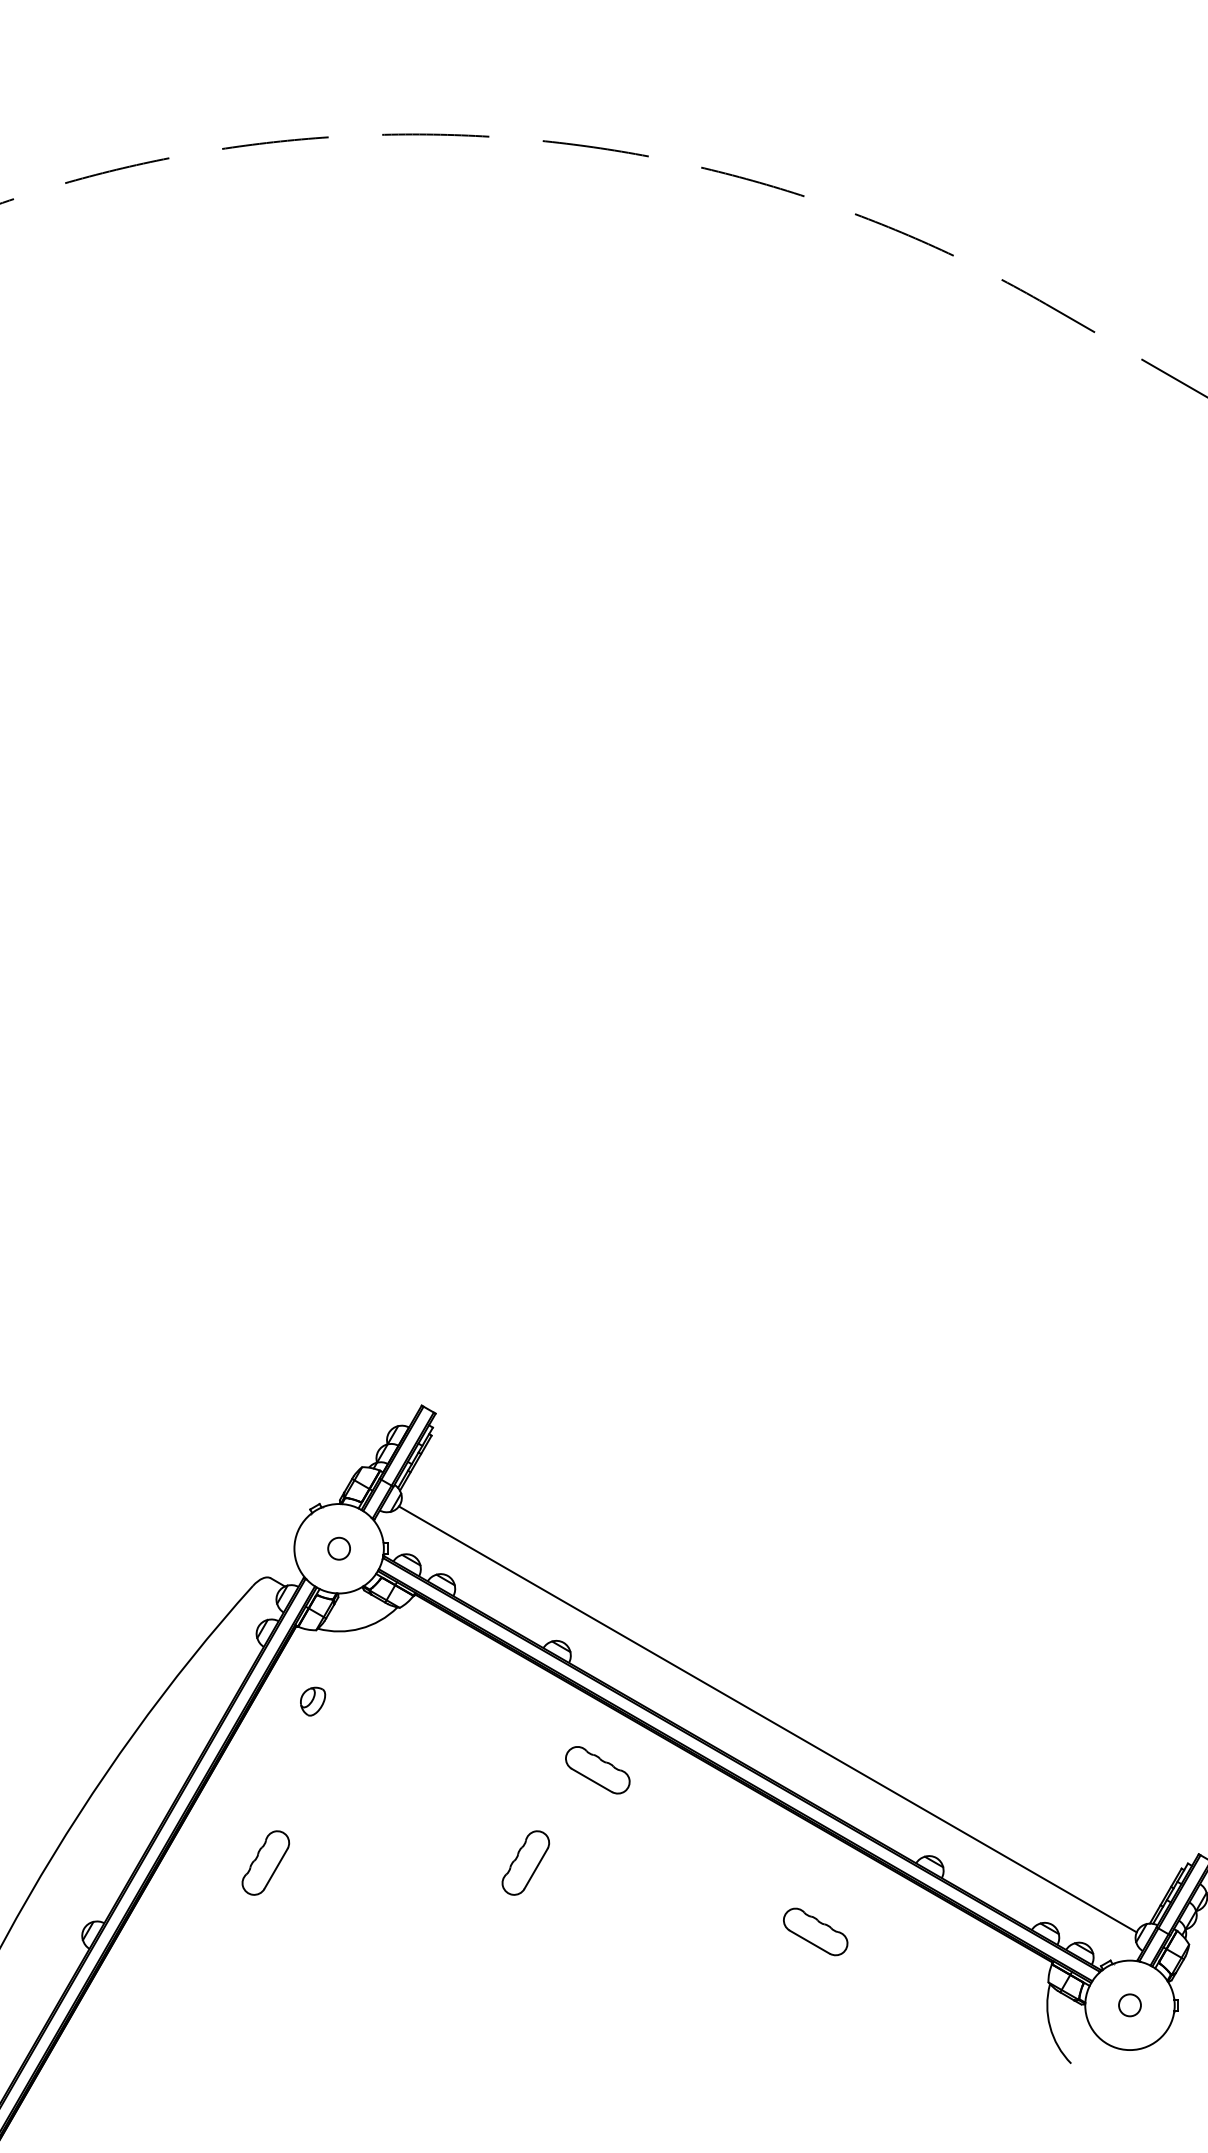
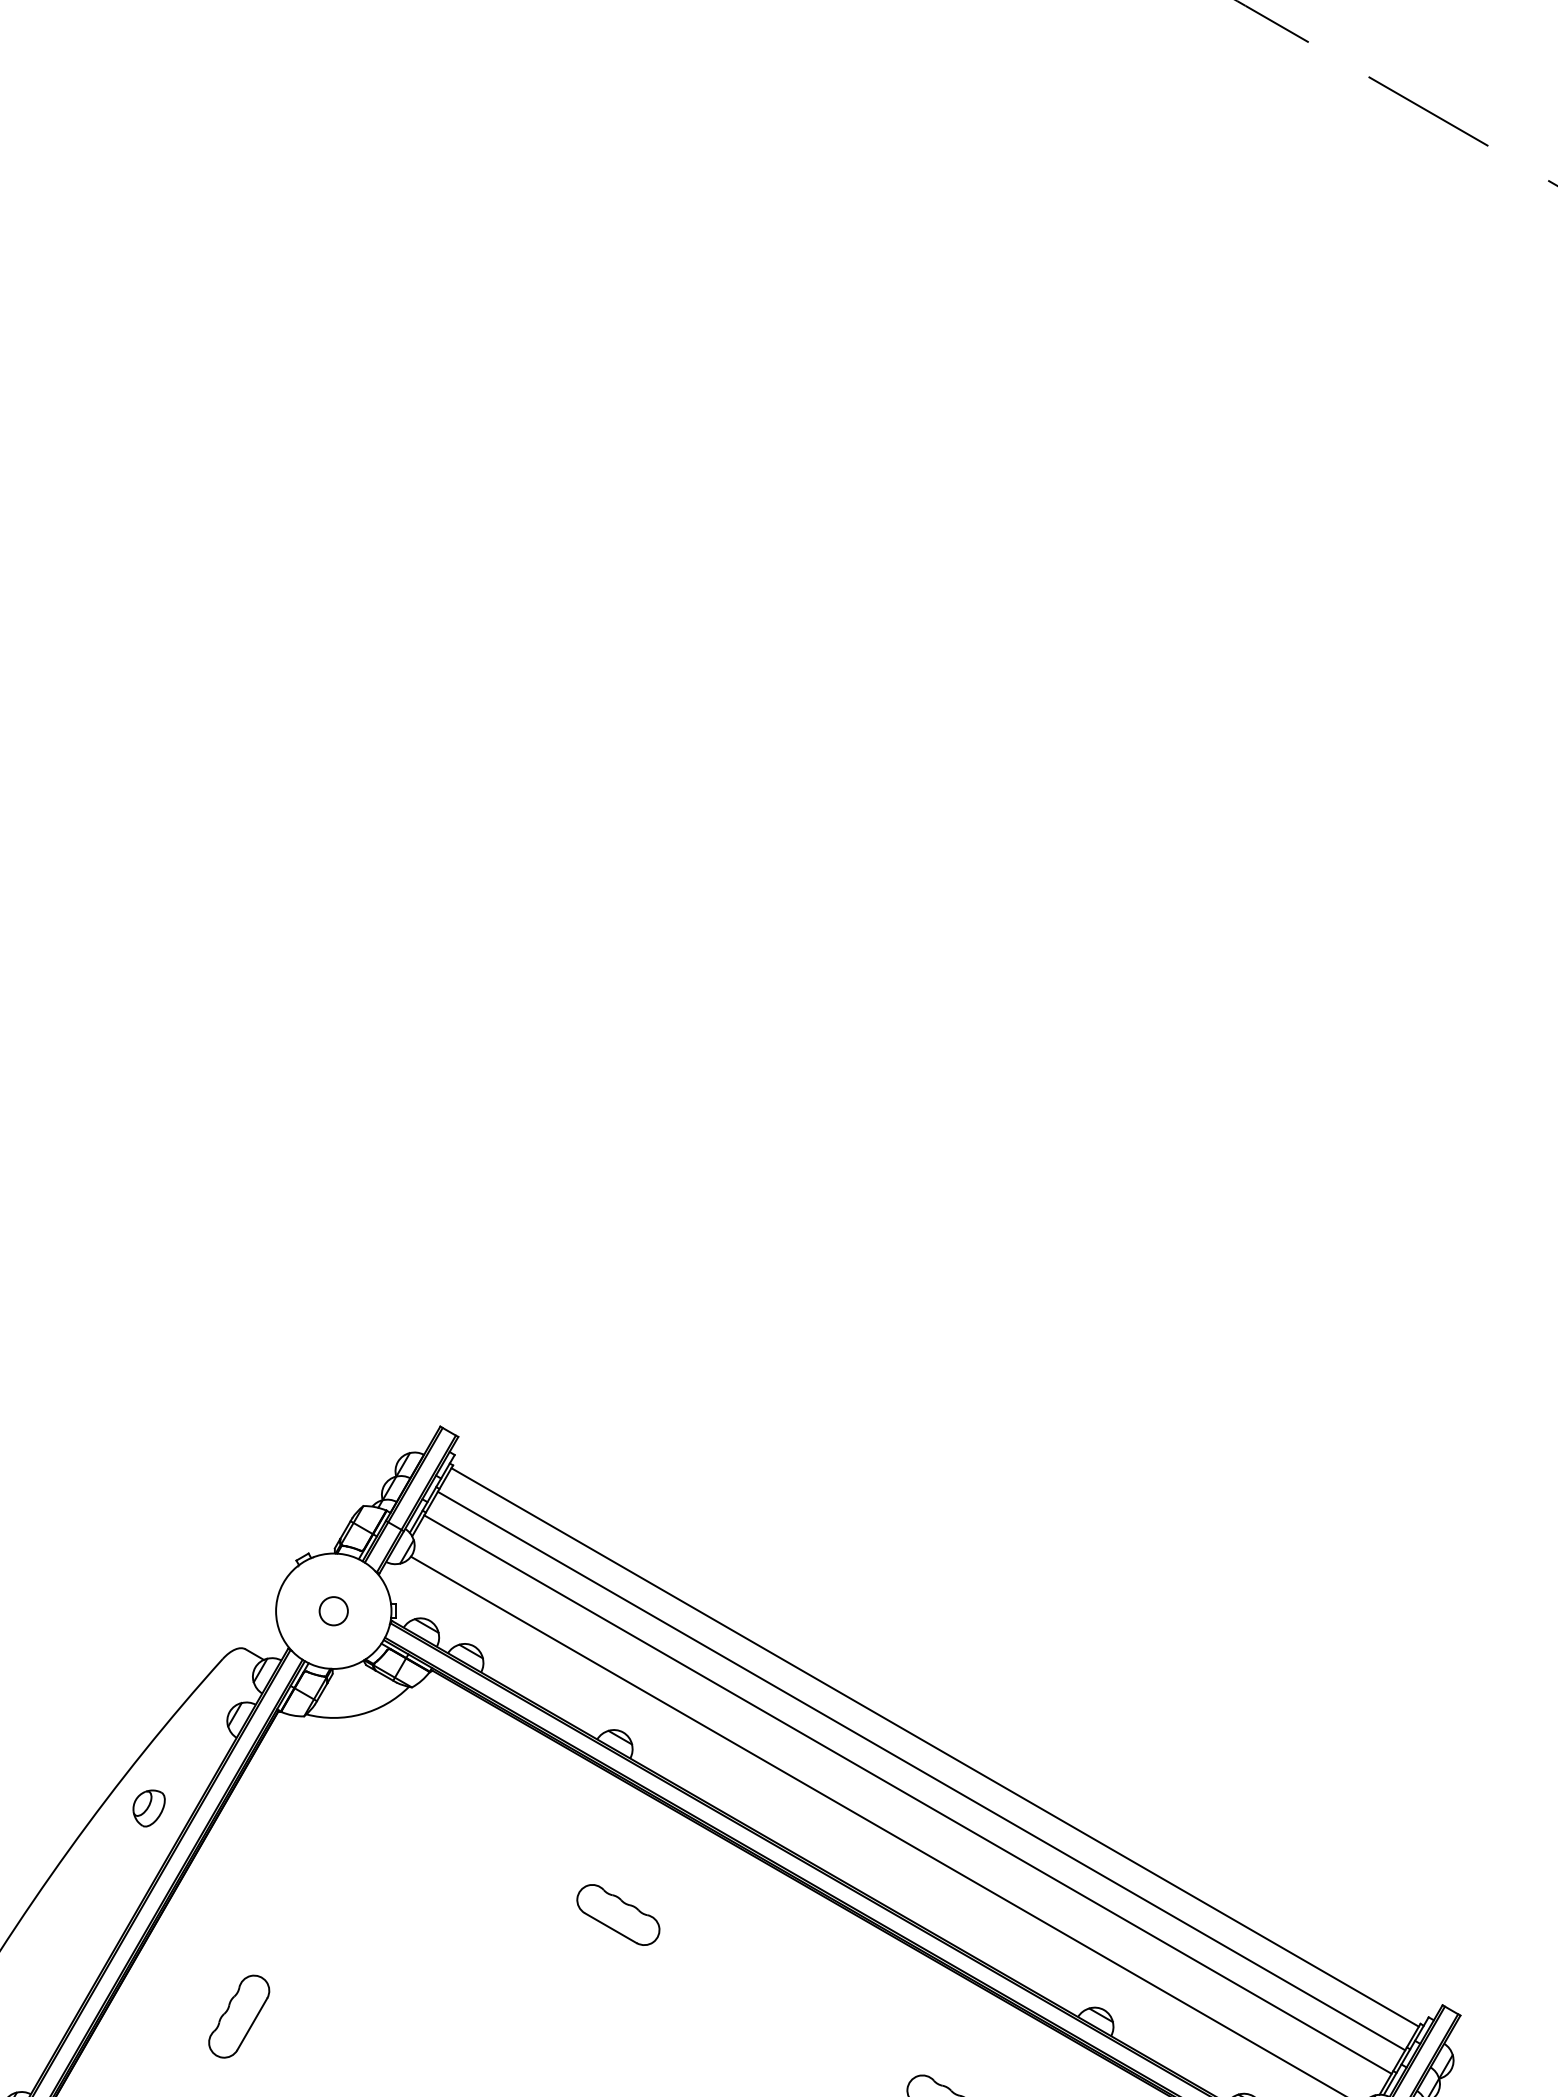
line: (805, 1653) -> (935, 1746), added
line: (794, 1672) -> (921, 1770), added
line: (784, 1690) -> (908, 1794), added
part: (313, 1701) -> (149, 1808), moved
part: (597, 1770) -> (617, 1915), moved
part: (525, 1862) -> (574, 2015), removed

